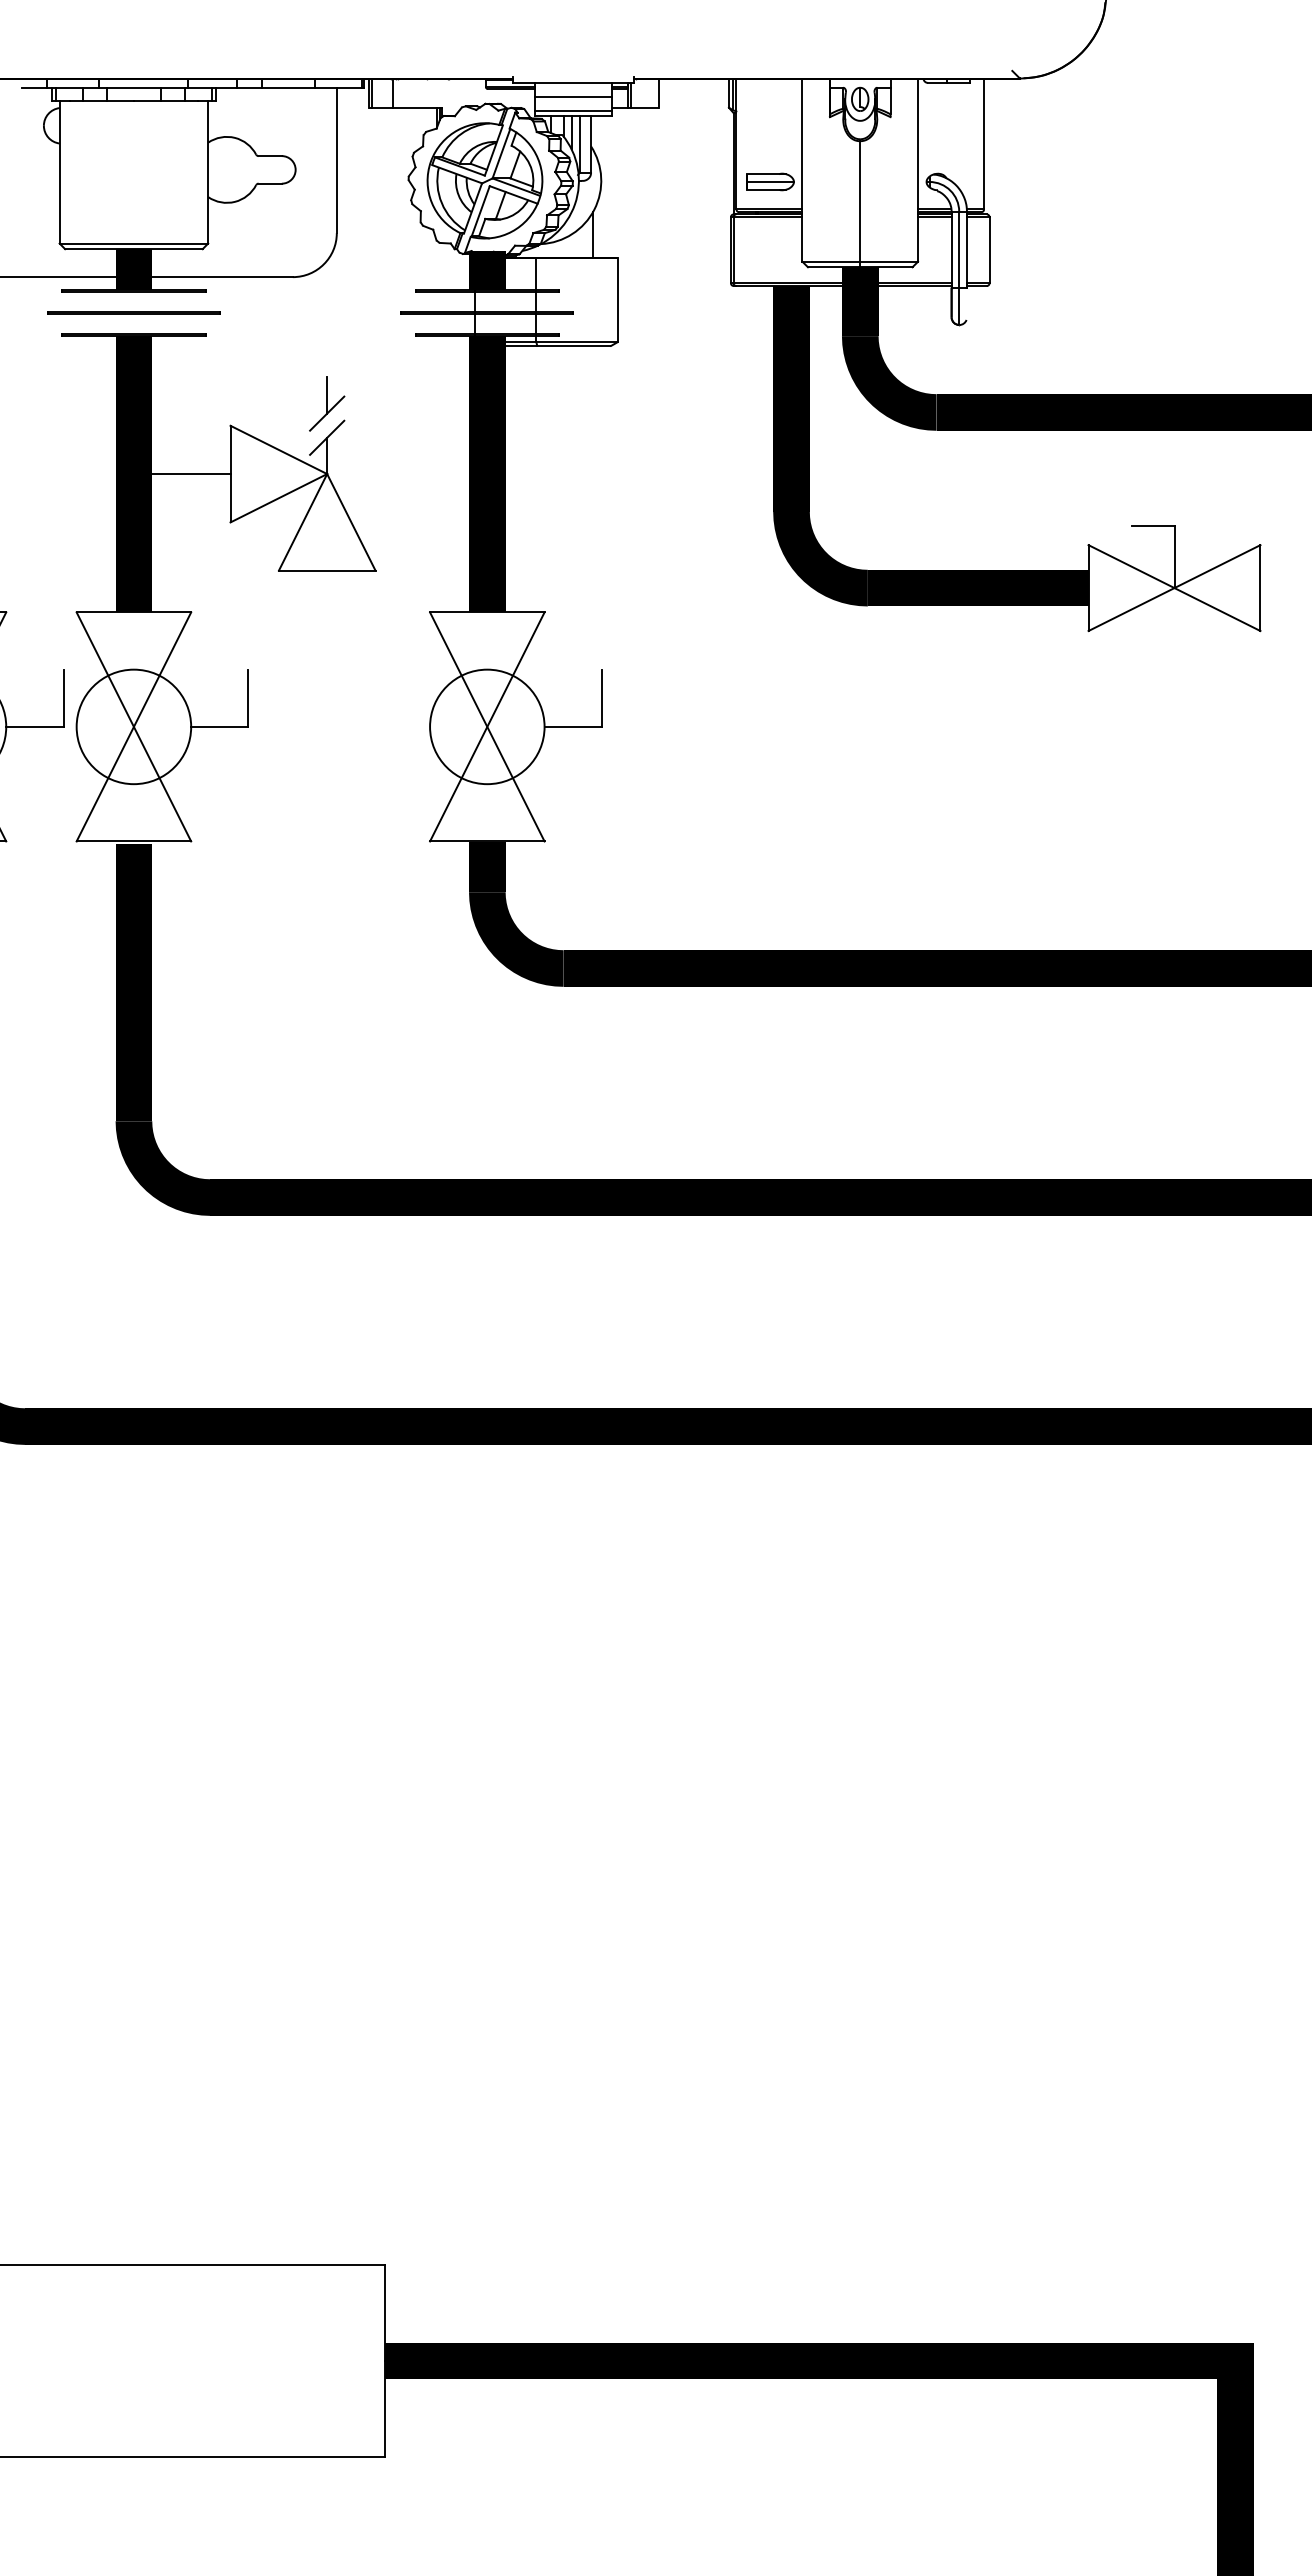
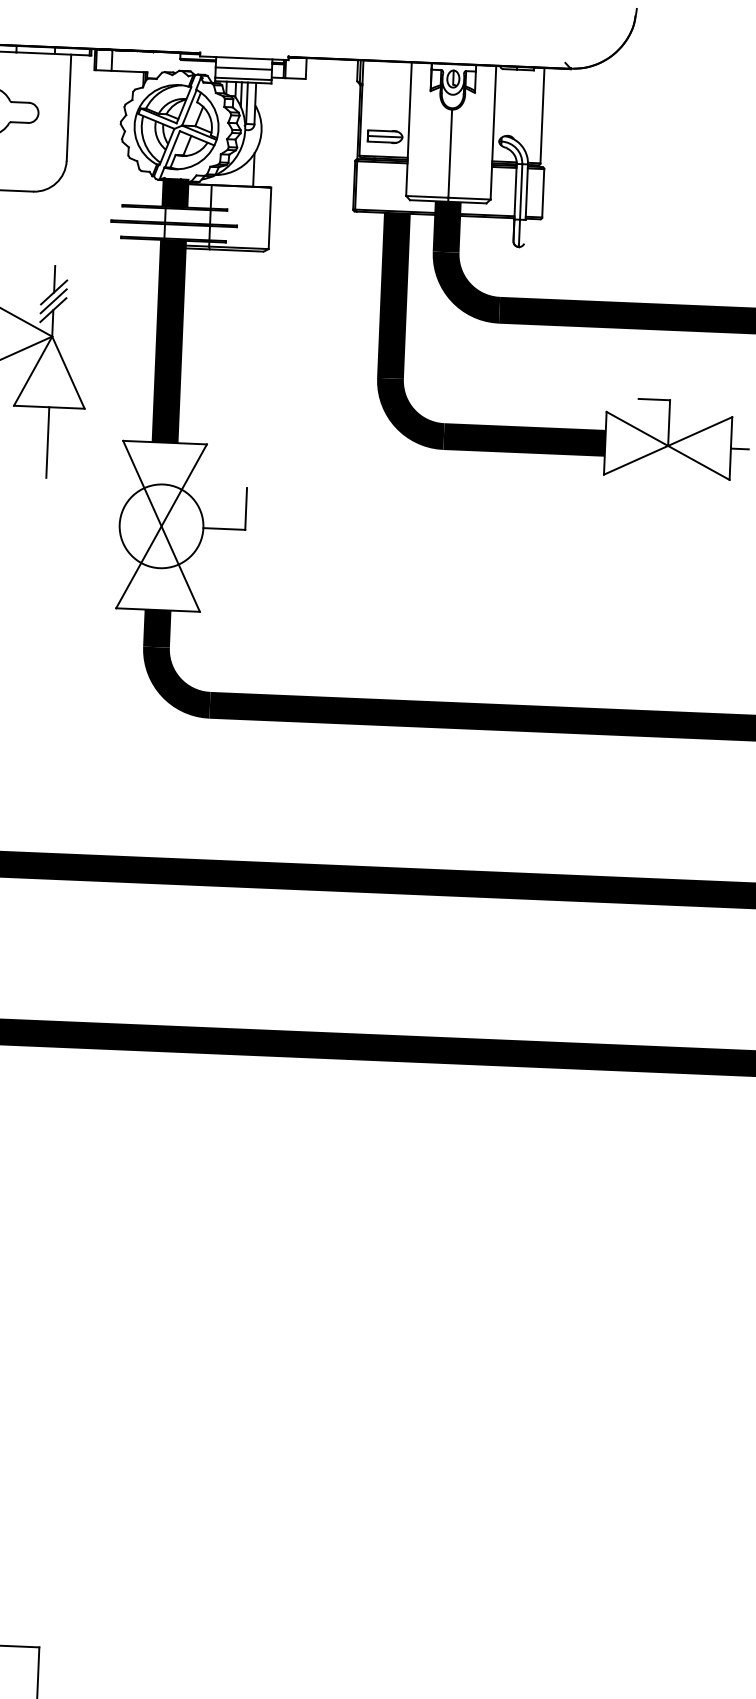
line: (327, 425) -> (53, 301), added
line: (1272, 588) -> (739, 449), added
line: (327, 618) -> (48, 442), added

